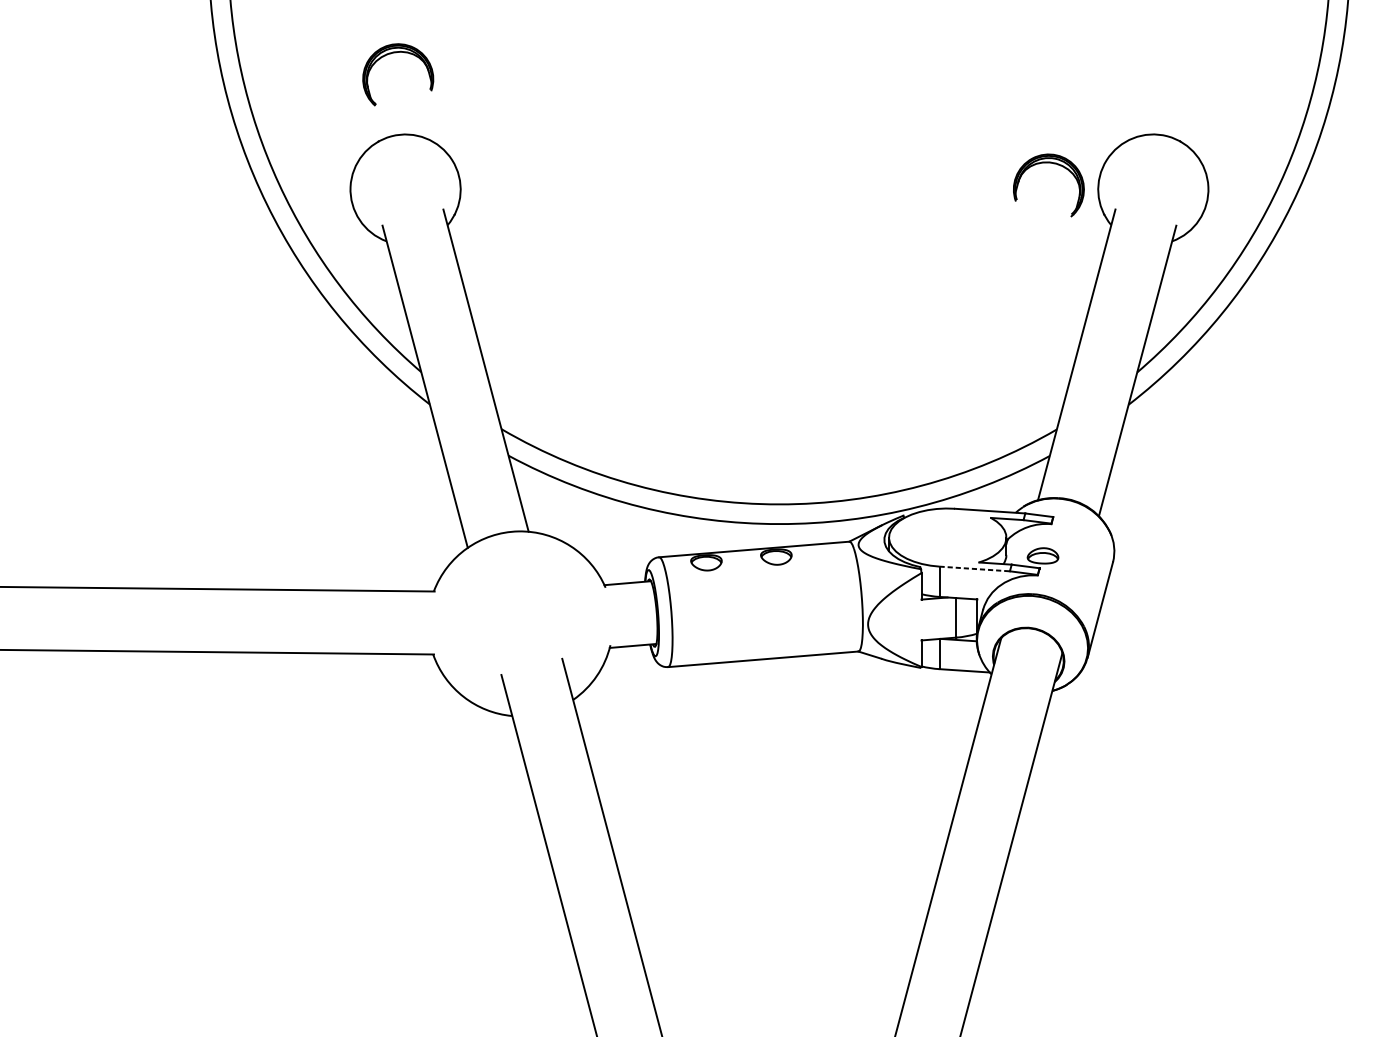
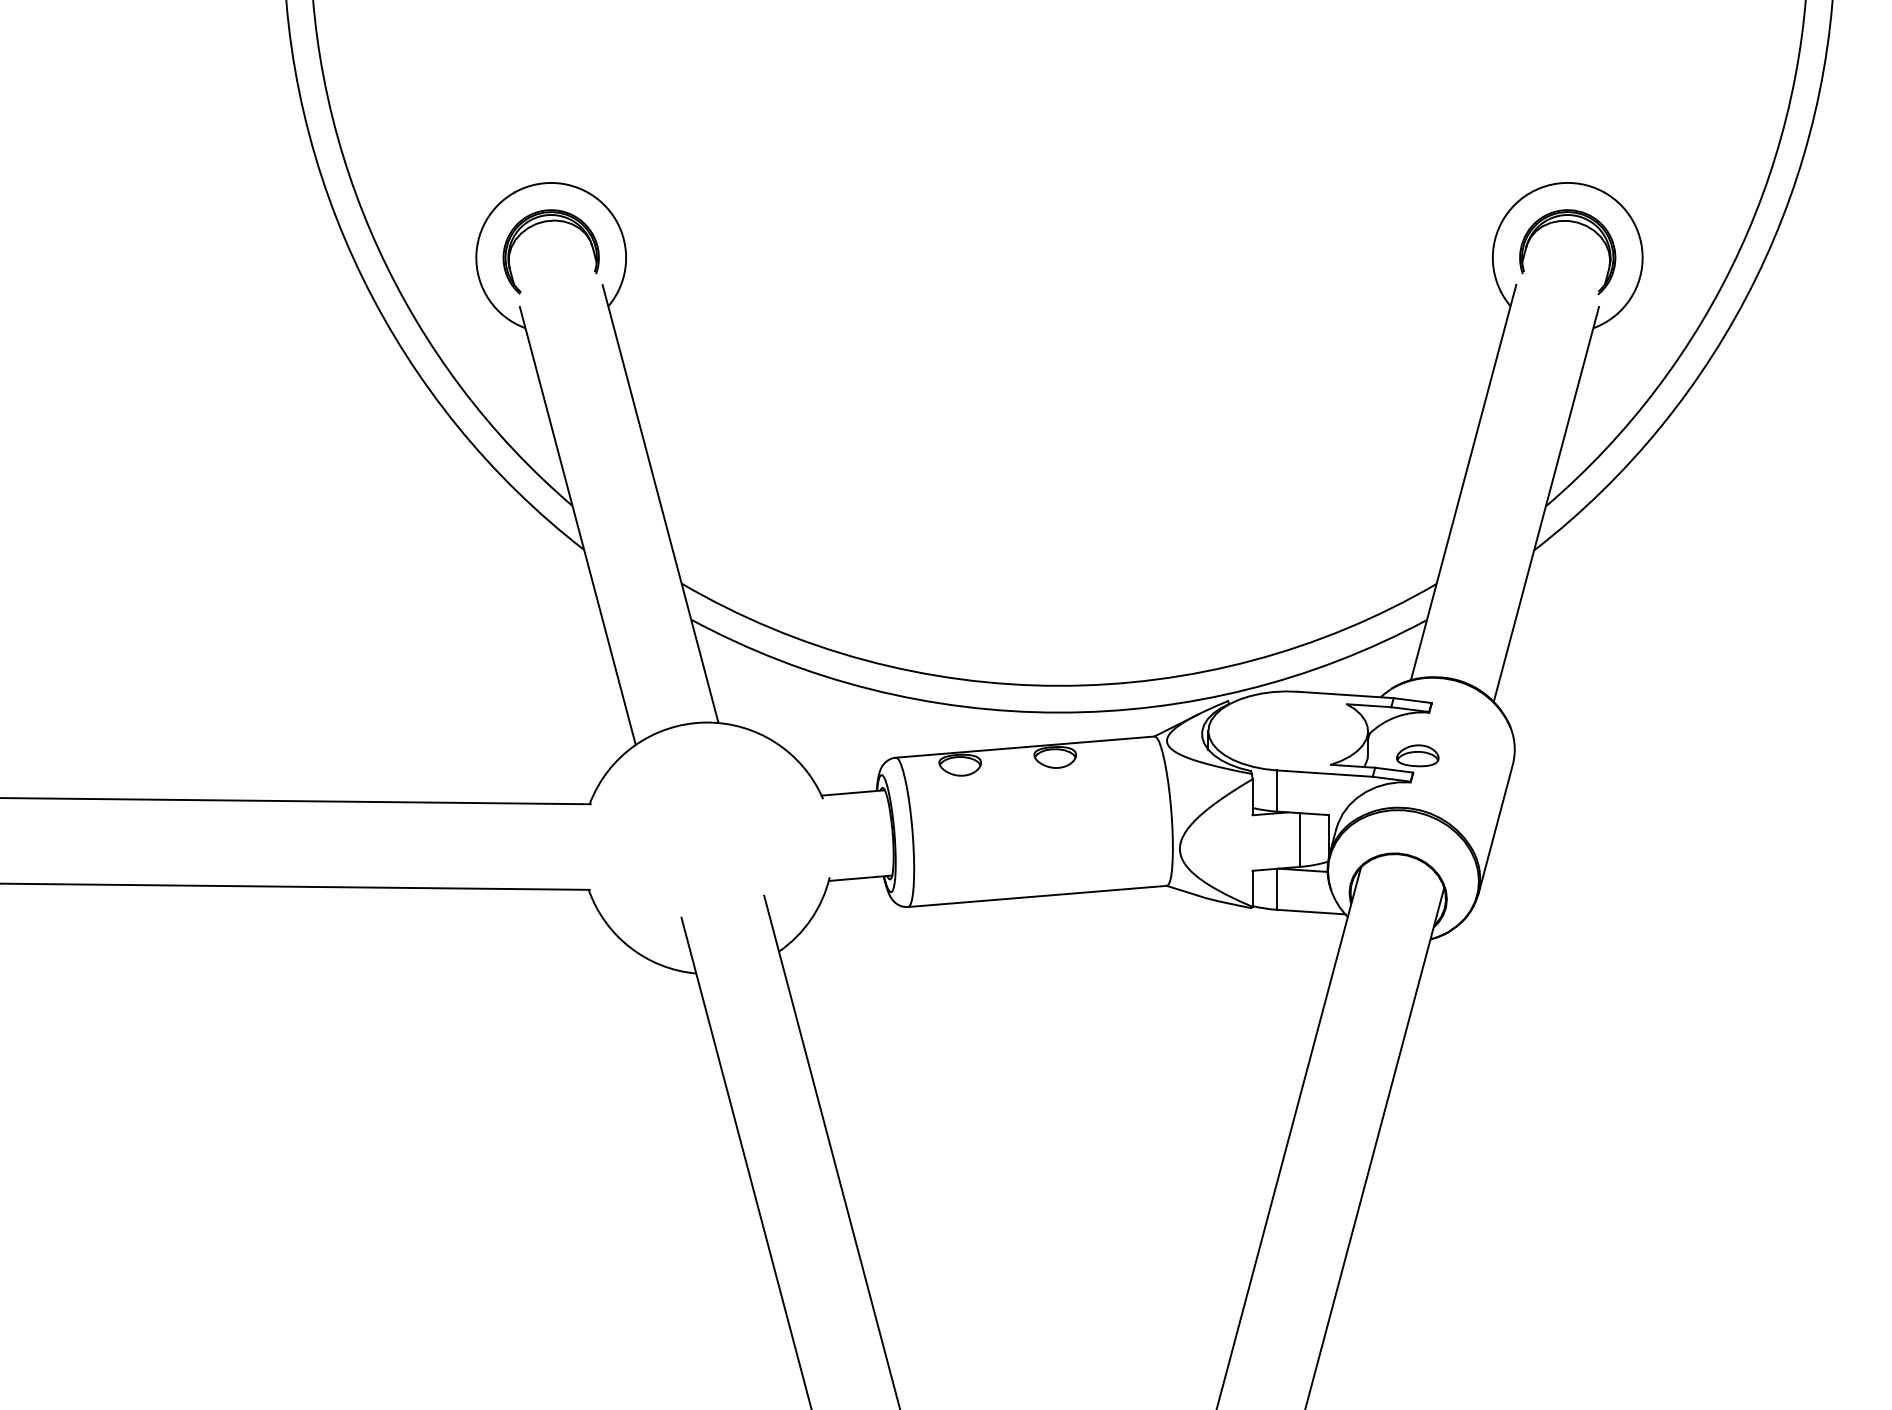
part: (391, 53) -> (542, 223), moved
part: (1054, 164) -> (1575, 223), moved
line: (974, 568) -> (1324, 773), dashed -> solid

